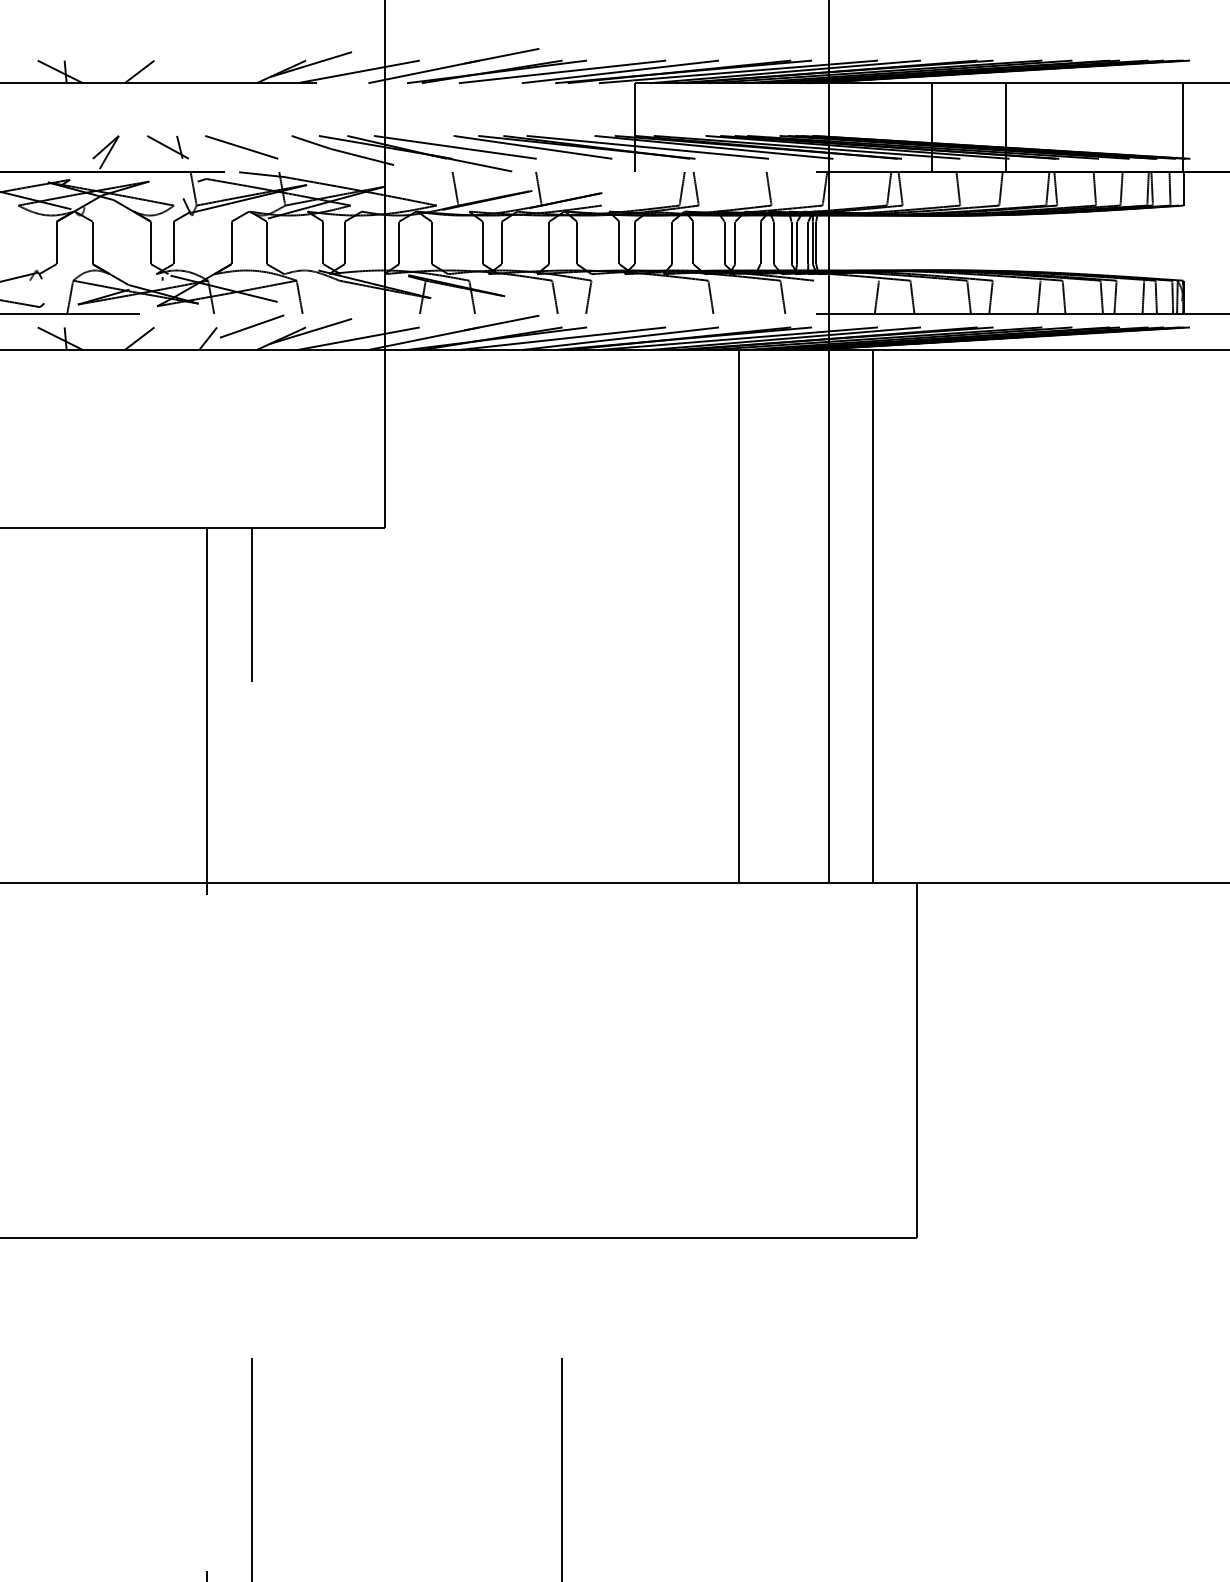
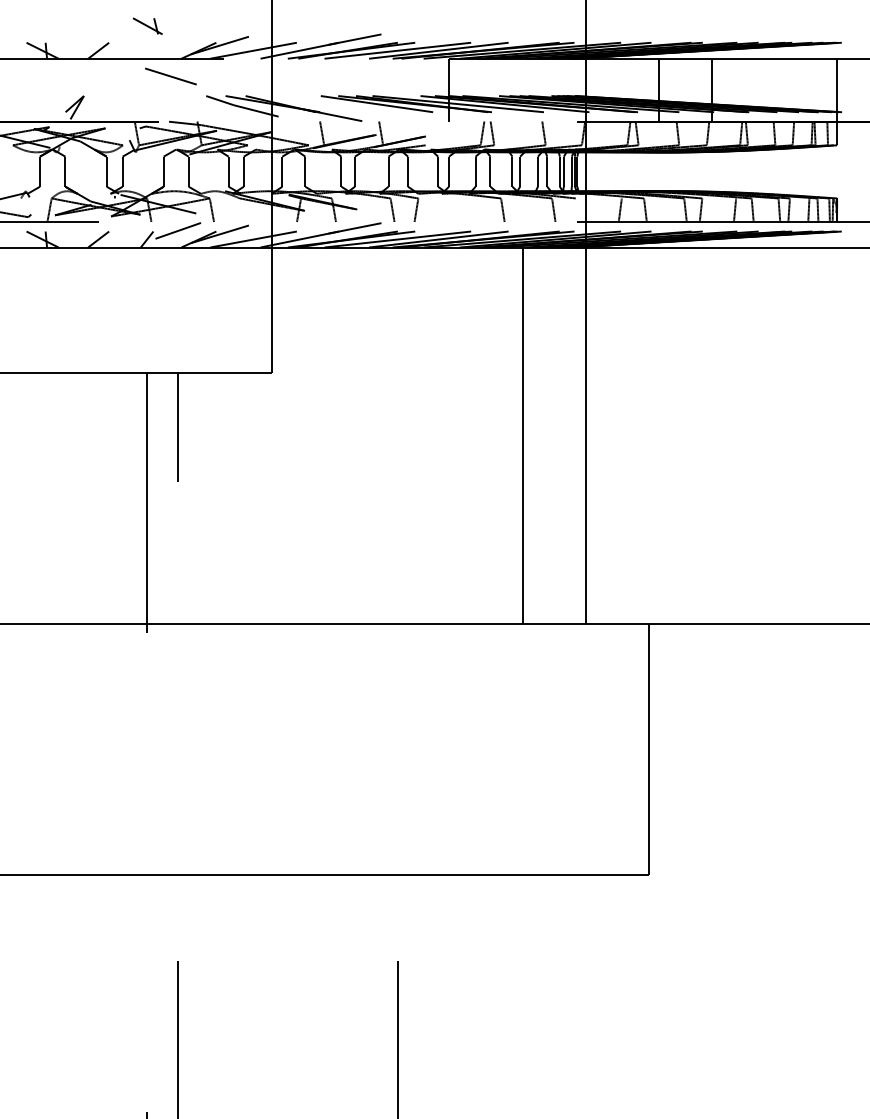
line: (454, 146) -> (321, 103), removed
part: (168, 147) -> (148, 26), moved
line: (241, 147) -> (170, 76), moved
line: (872, 616) -> (617, 436), removed

